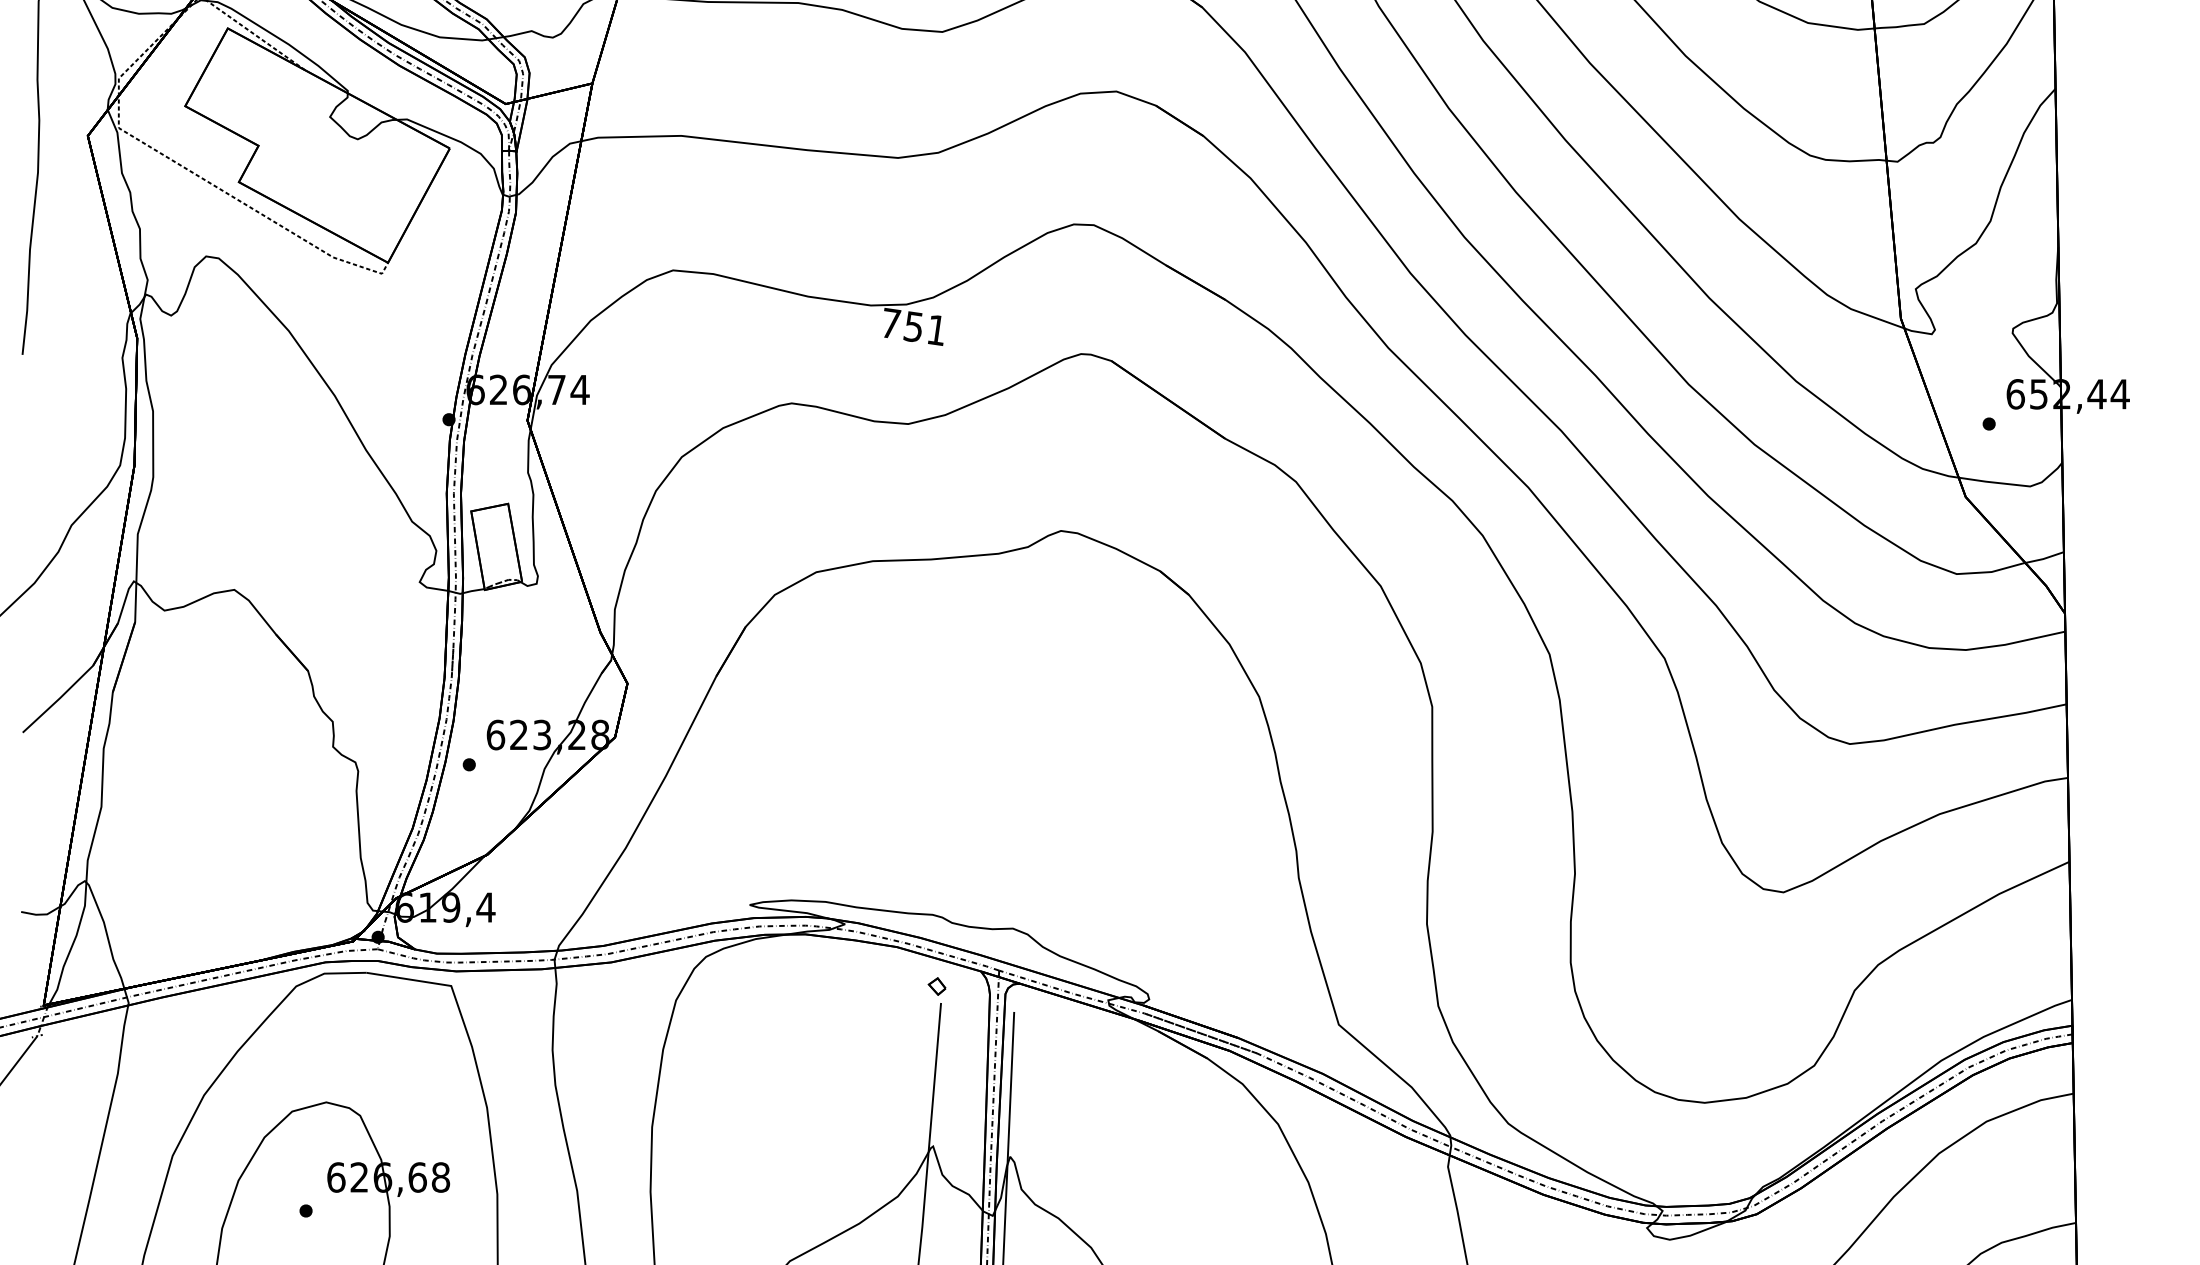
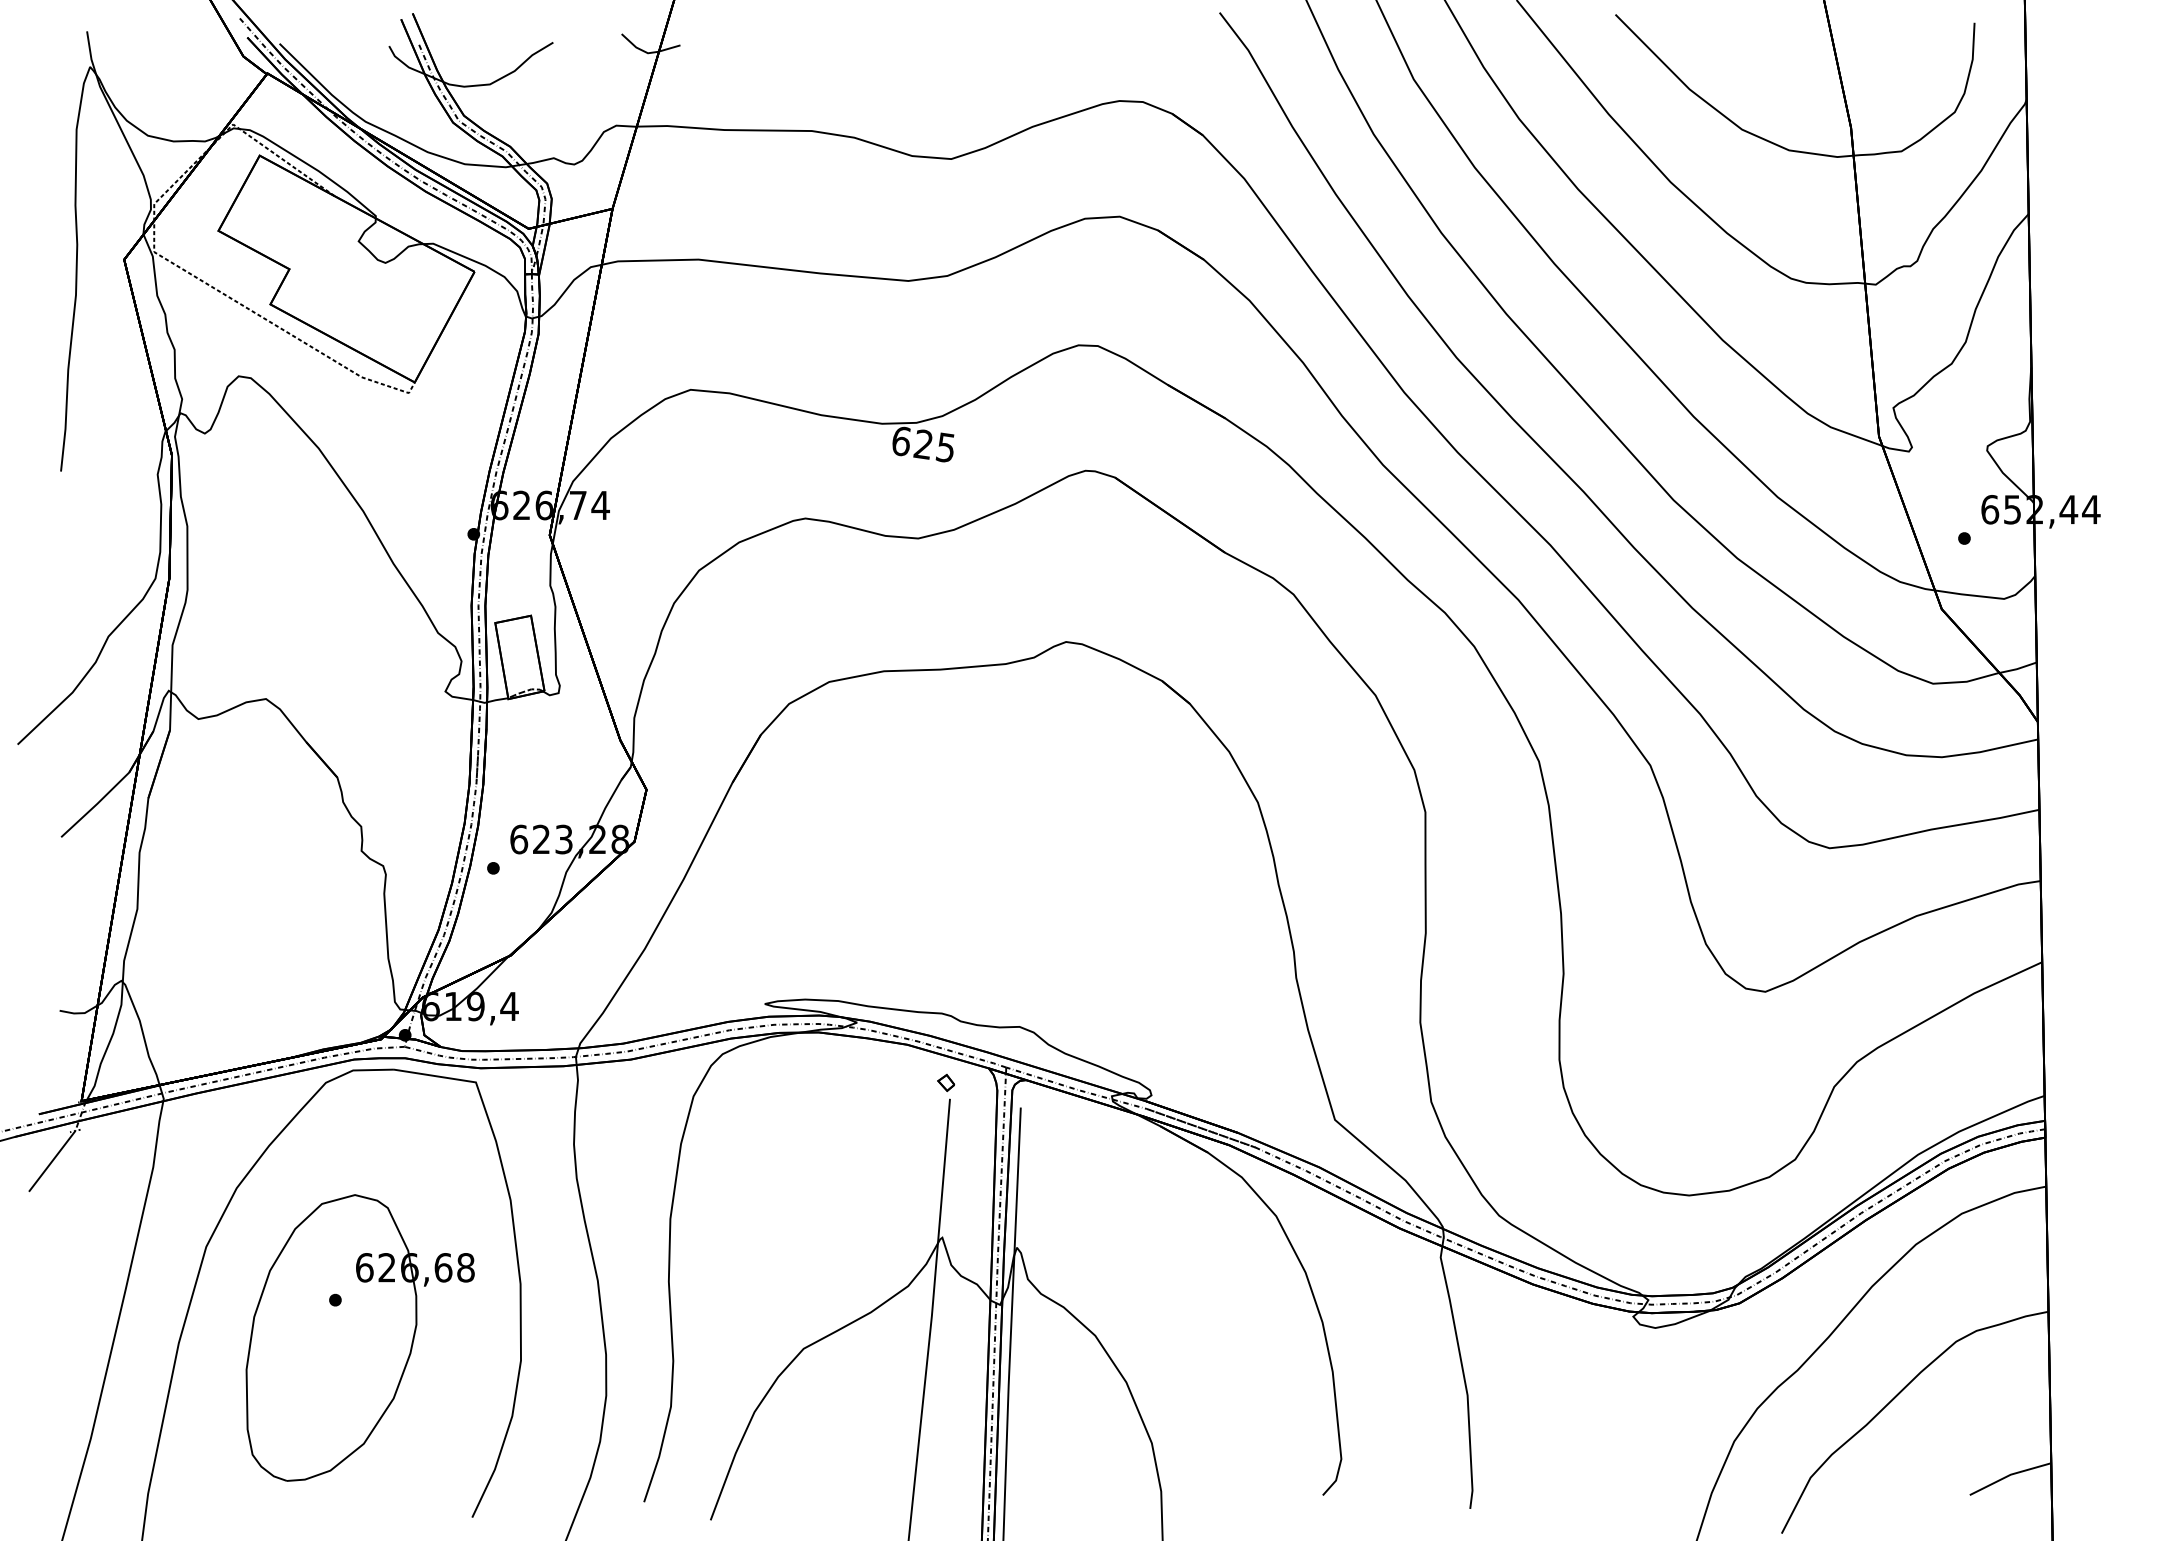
text: (913, 326) -> (923, 444), 751 -> 625

